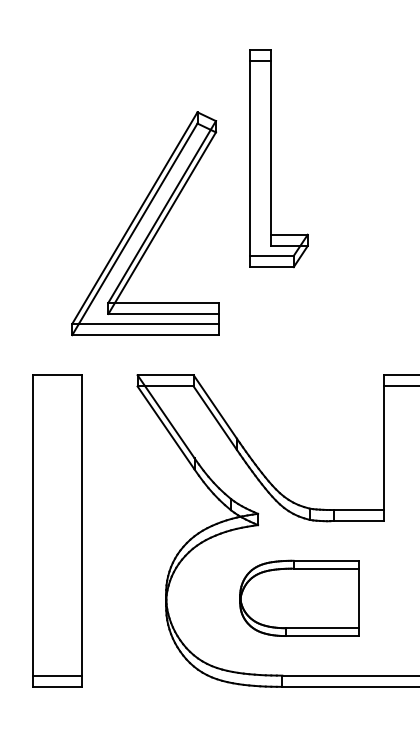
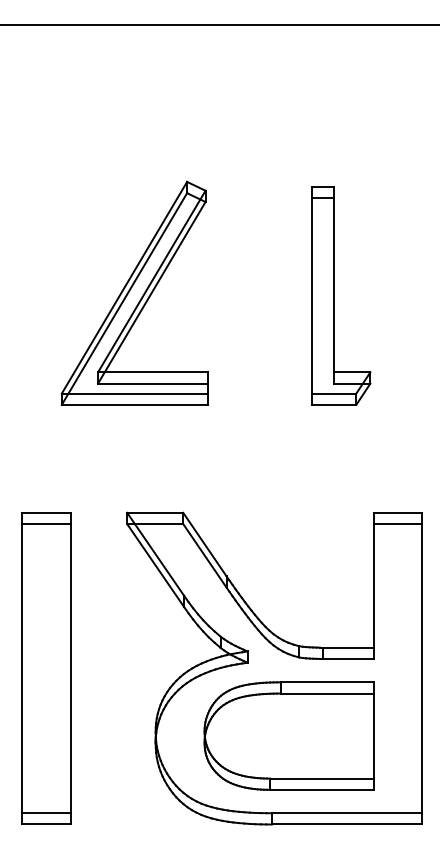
part: (271, 157) -> (334, 295), moved
part: (144, 222) -> (134, 292), moved
line: (56, 386) -> (46, 524), added
part: (298, 597) -> (288, 735), size x1.43

